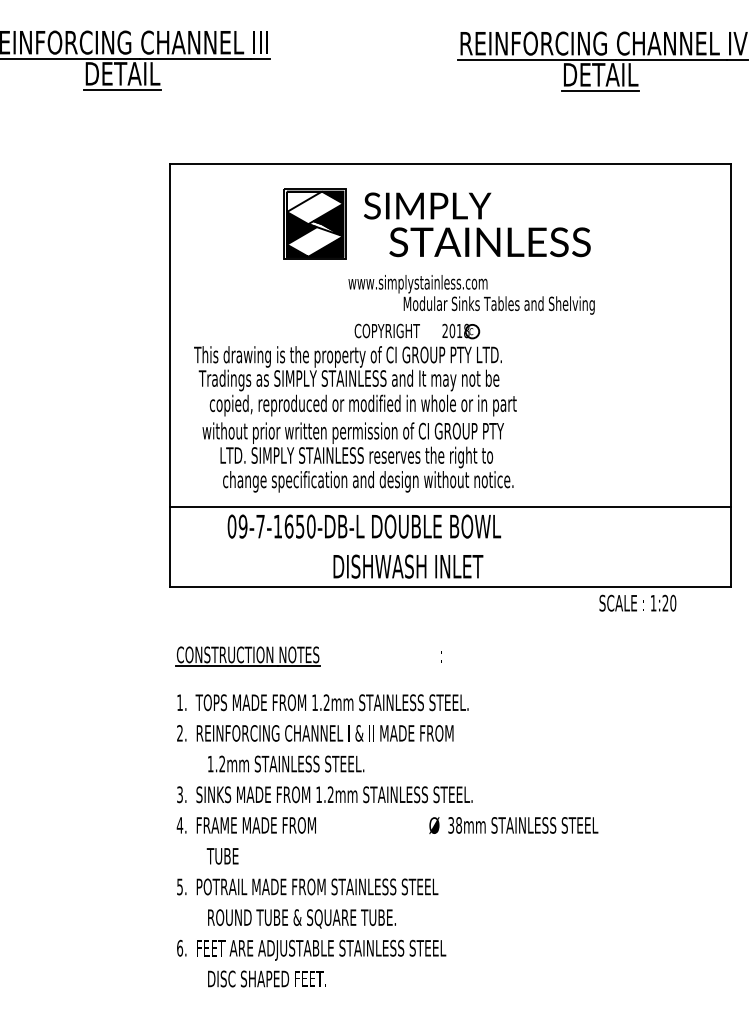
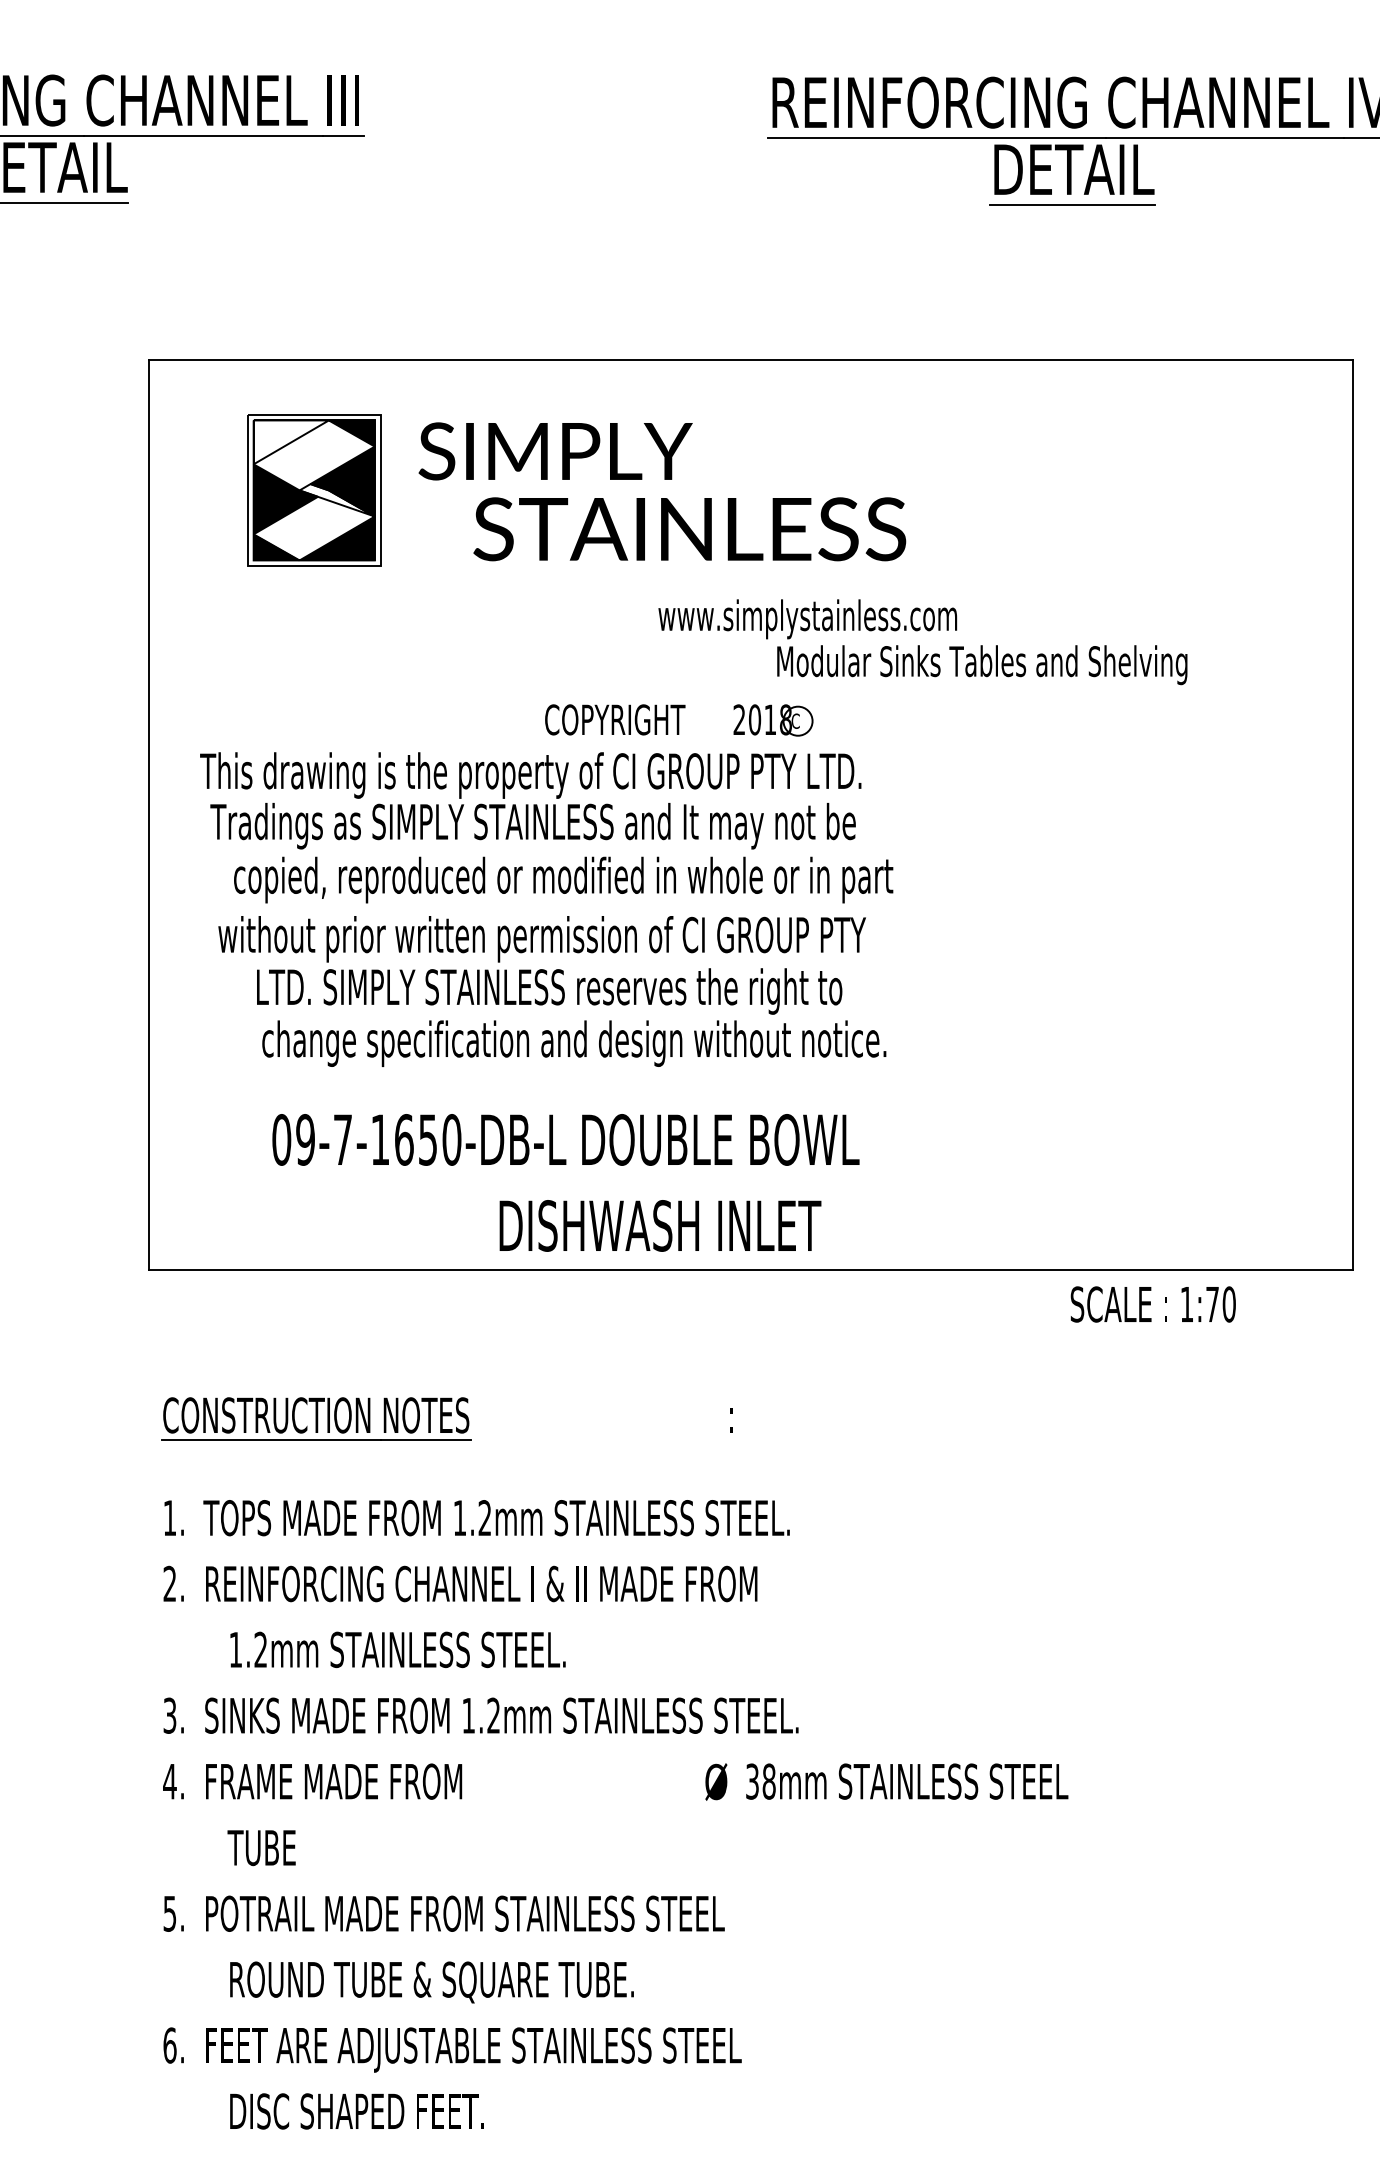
part: (436, 223) -> (574, 488), moved
text: (471, 294) -> (922, 641), moved
line: (450, 506) -> (750, 1096), removed
text: (665, 602) -> (1212, 1302), 1:20 -> 1:70

